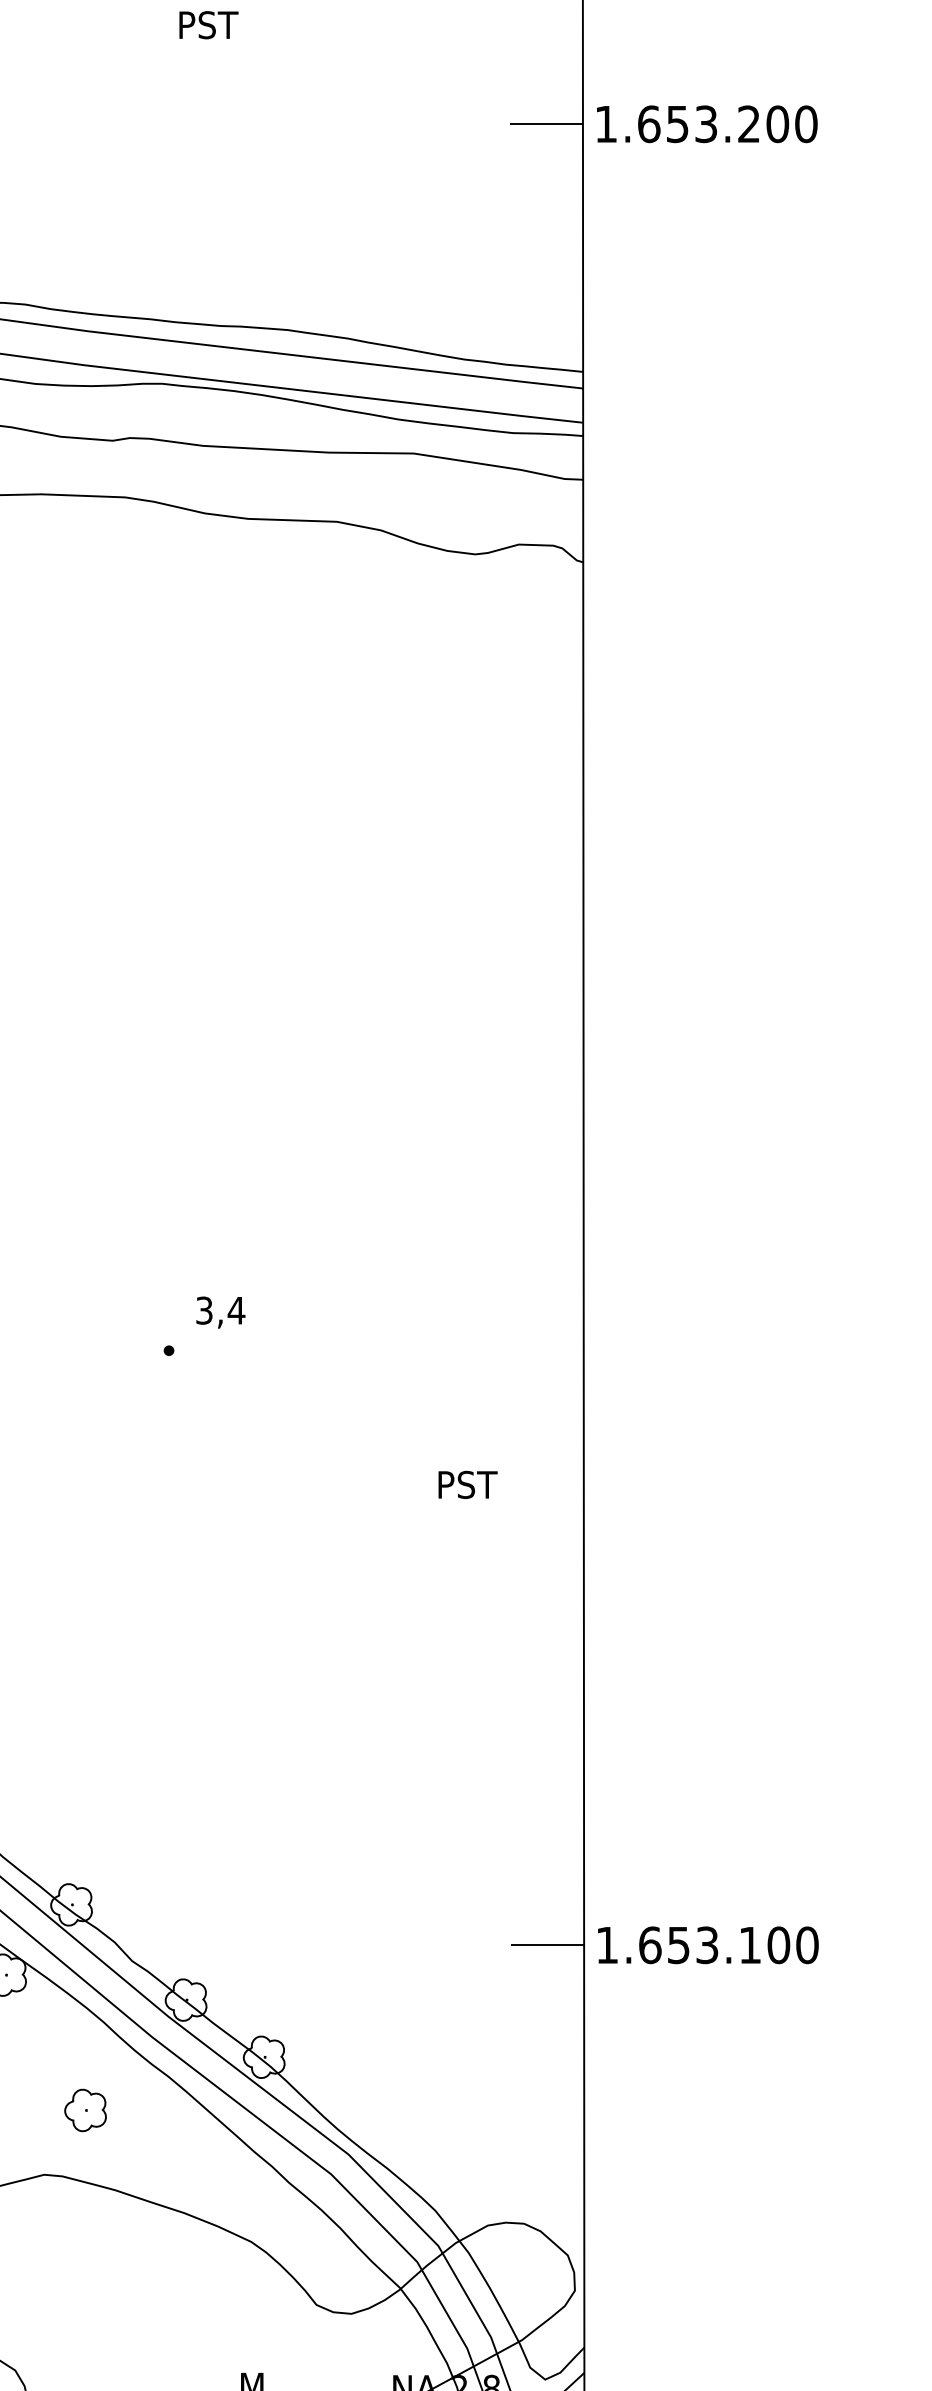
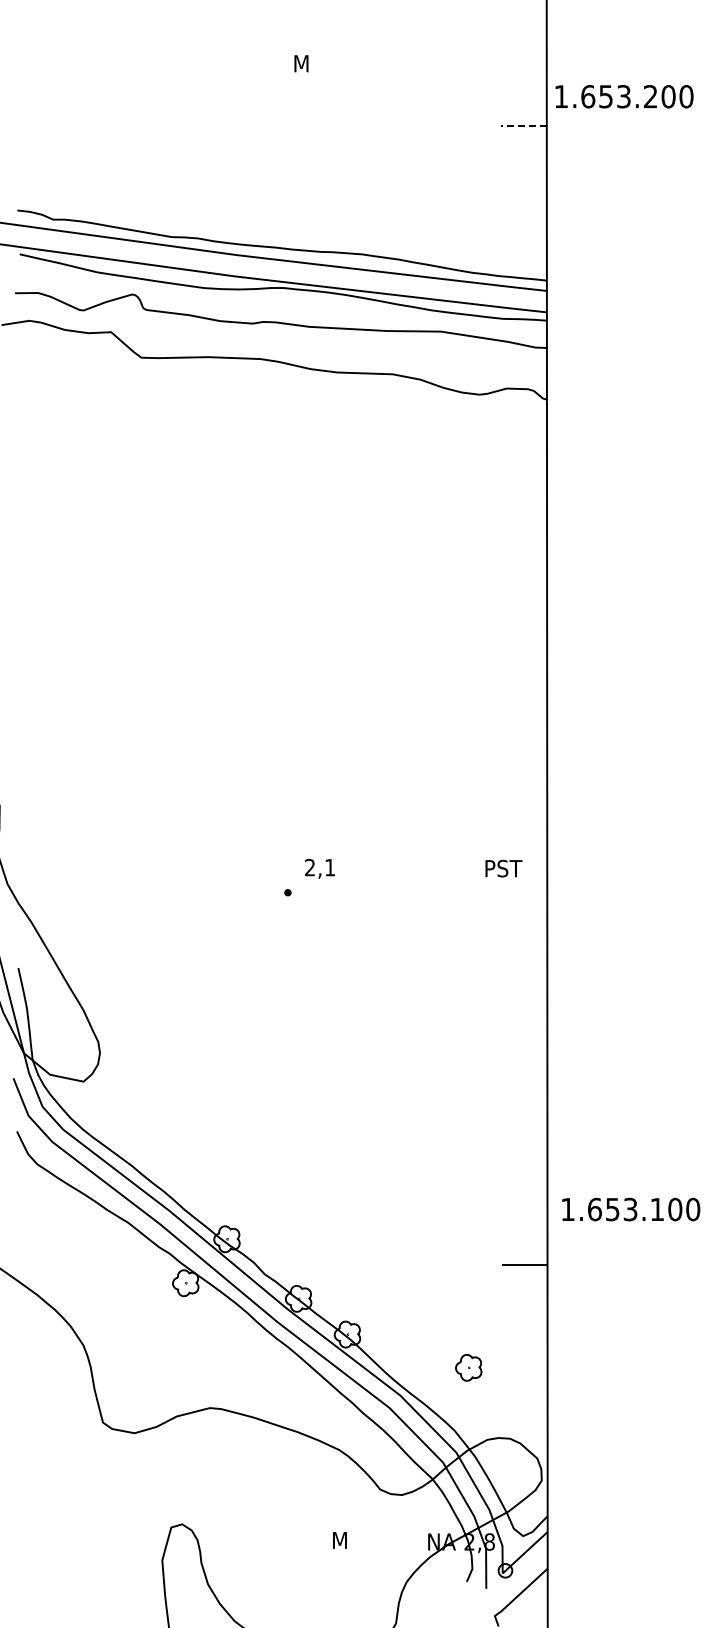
text: (209, 24) -> (313, 63), PST -> M
line: (547, 123) -> (524, 125), solid -> dashed
text: (707, 123) -> (624, 96), moved
text: (221, 1310) -> (320, 867), 3,4 -> 2,1
text: (467, 1484) -> (503, 868), moved
text: (708, 1945) -> (631, 1209), moved
part: (85, 2109) -> (468, 1367), moved

